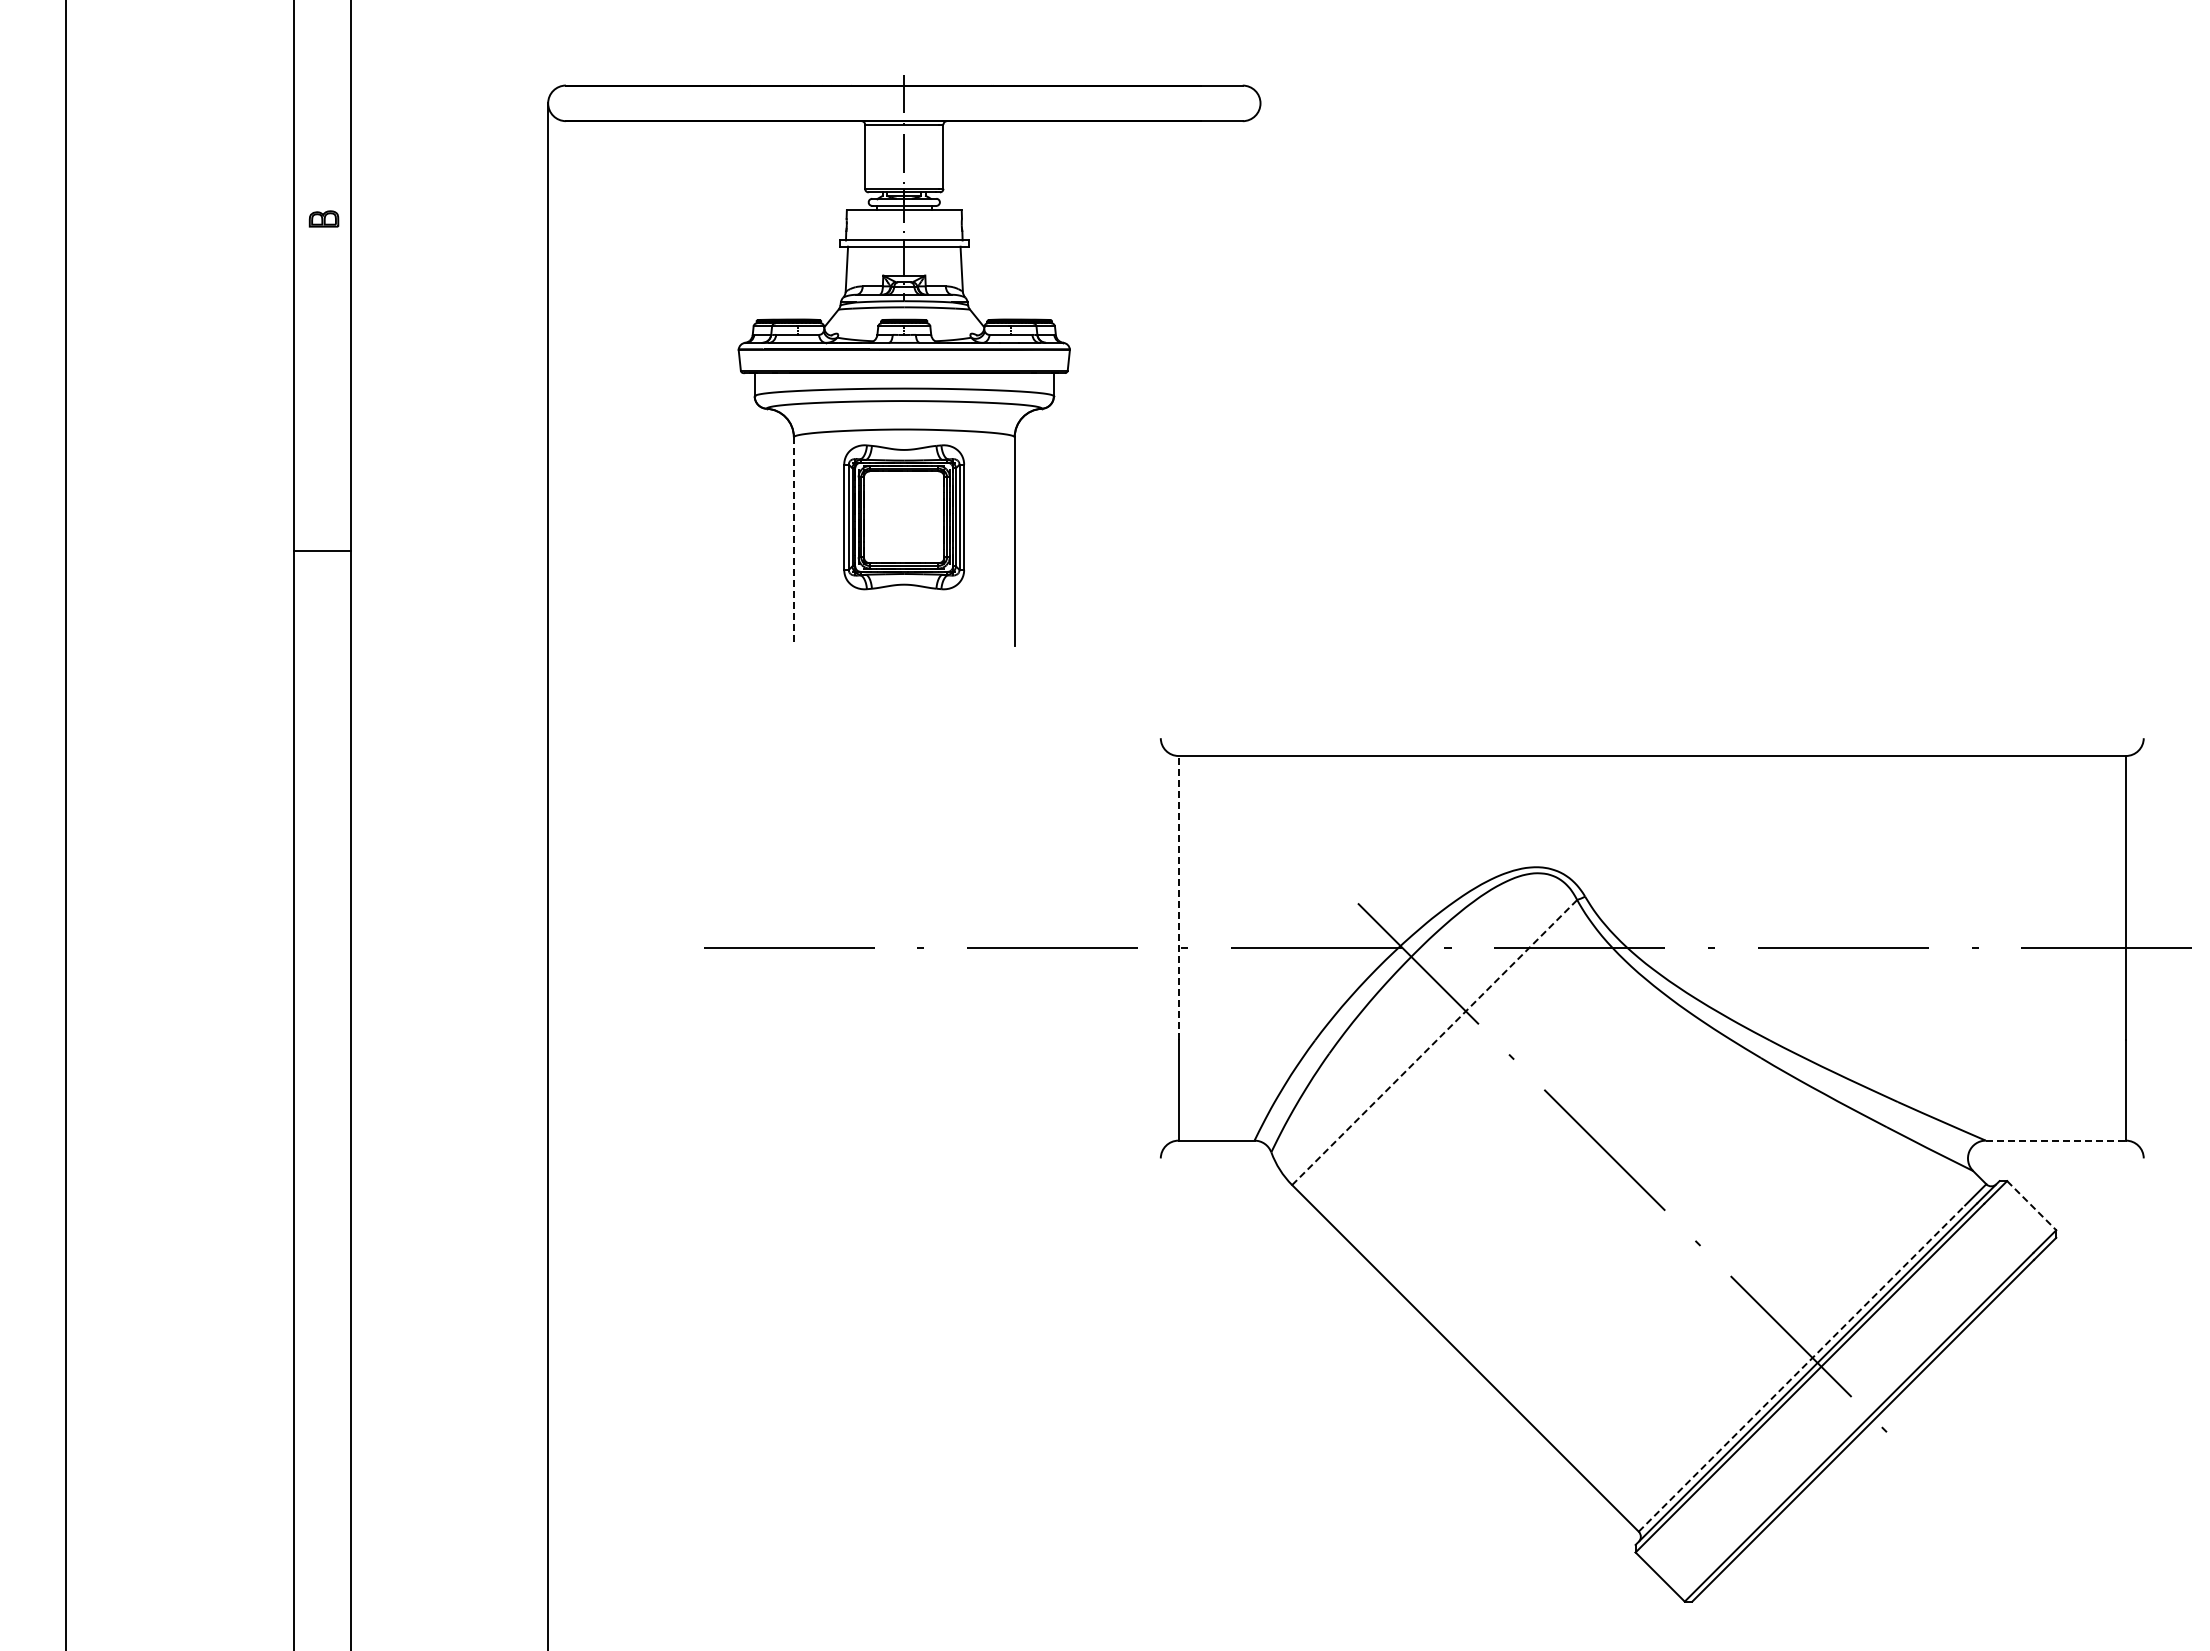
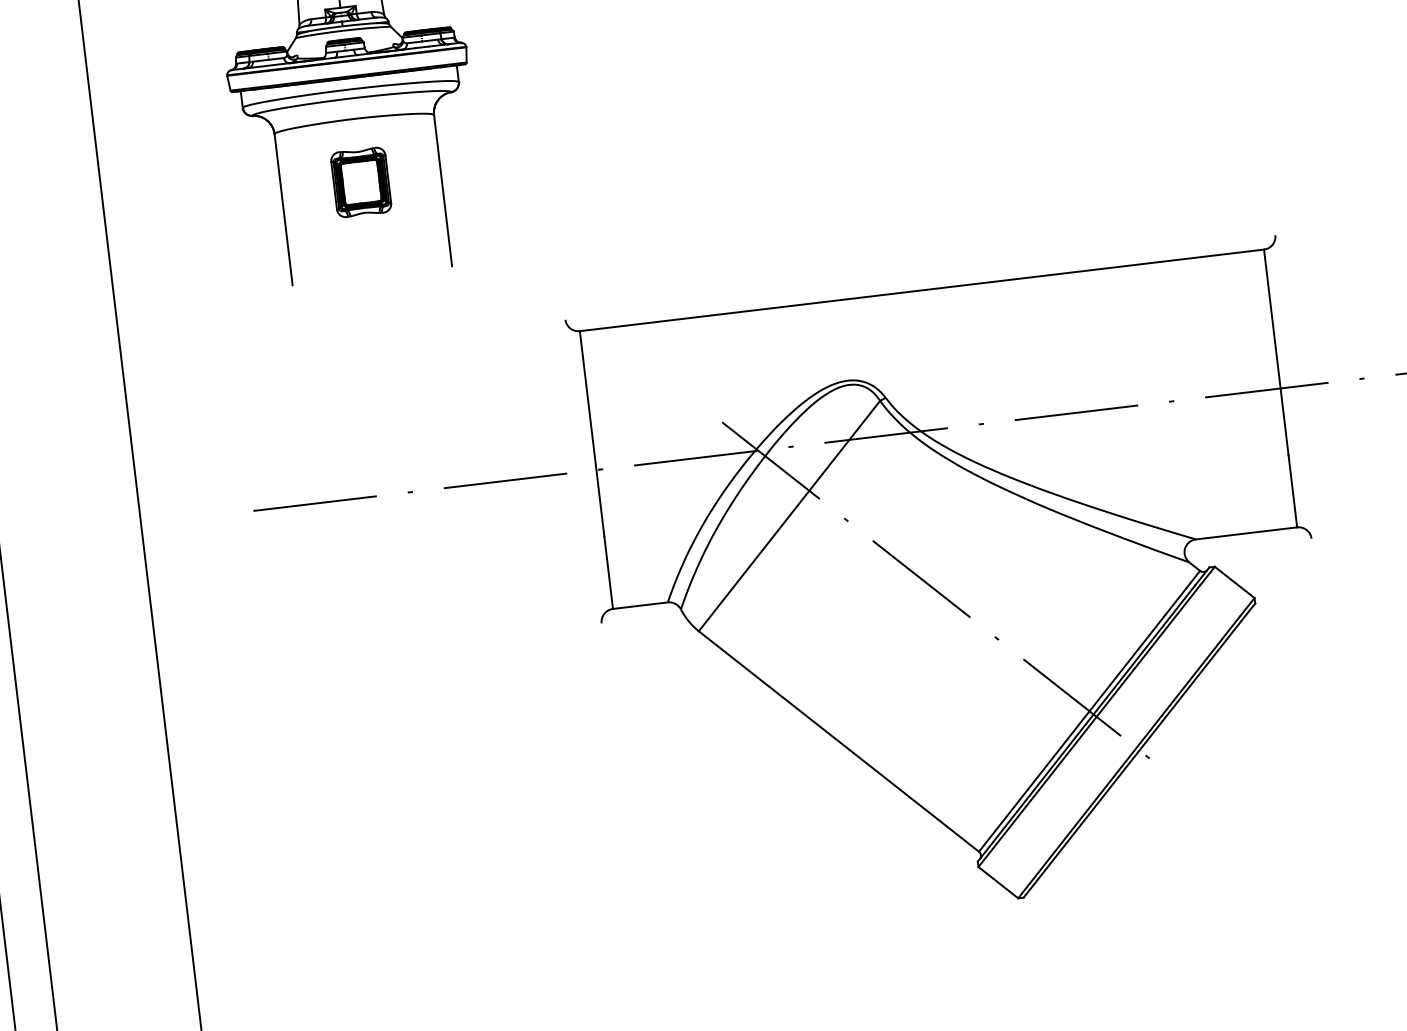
part: (904, 517) -> (361, 182), size x0.62
line: (793, 541) -> (283, 209), dashed -> solid
line: (1178, 897) -> (591, 433), dashed -> solid
line: (1434, 1042) -> (789, 516), dashed -> solid
line: (2056, 1140) -> (1246, 533), dashed -> solid
line: (2031, 1205) -> (1234, 582), dashed -> solid
line: (1801, 1368) -> (1082, 719), dashed -> solid

